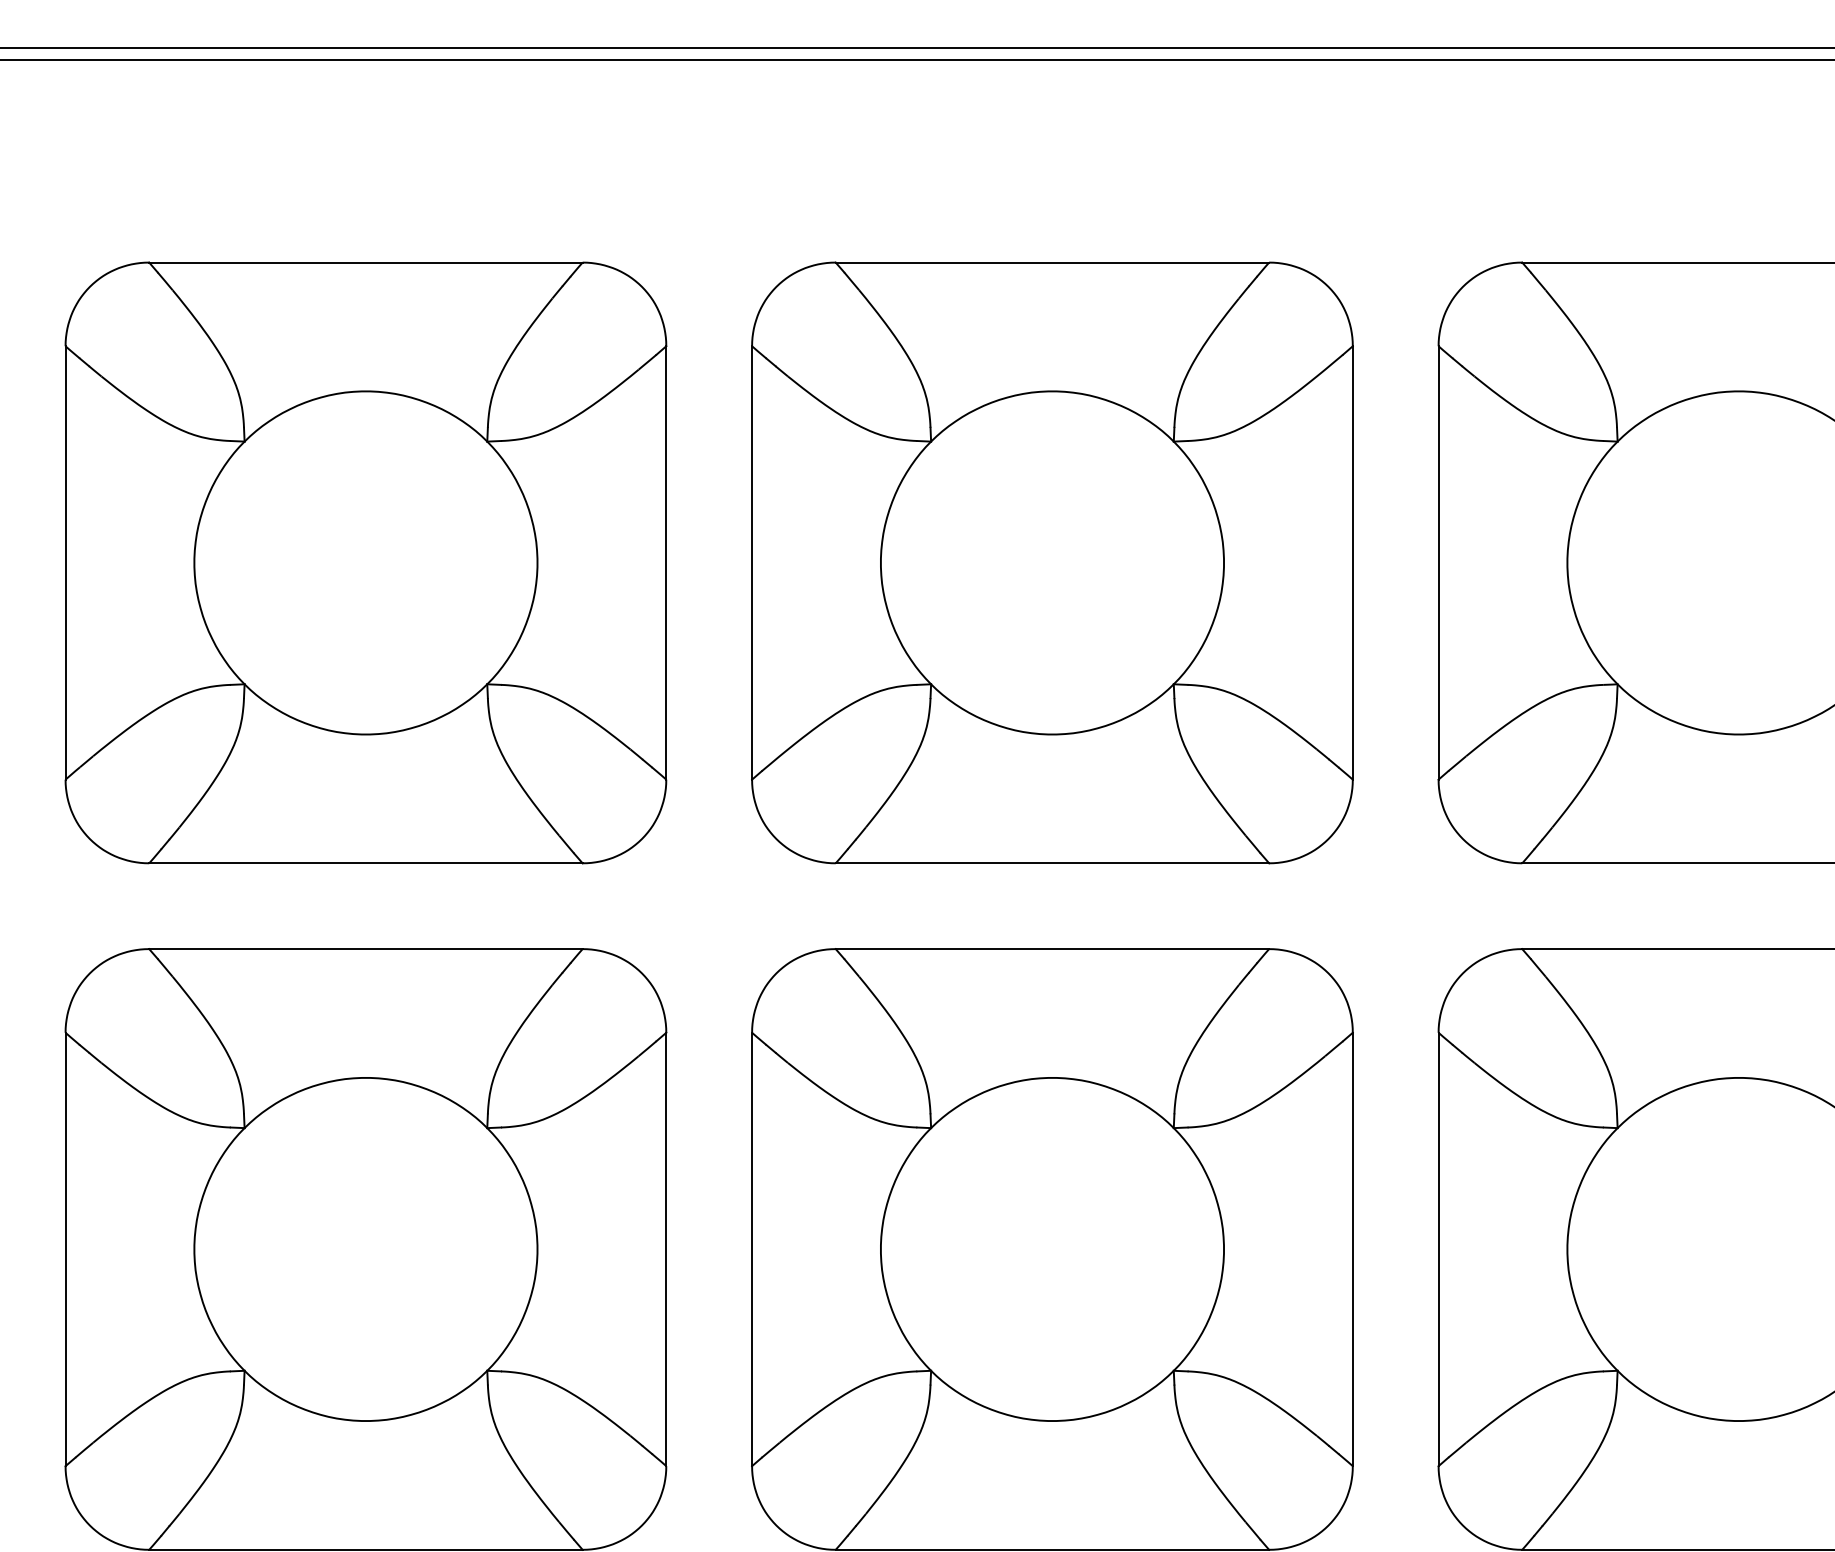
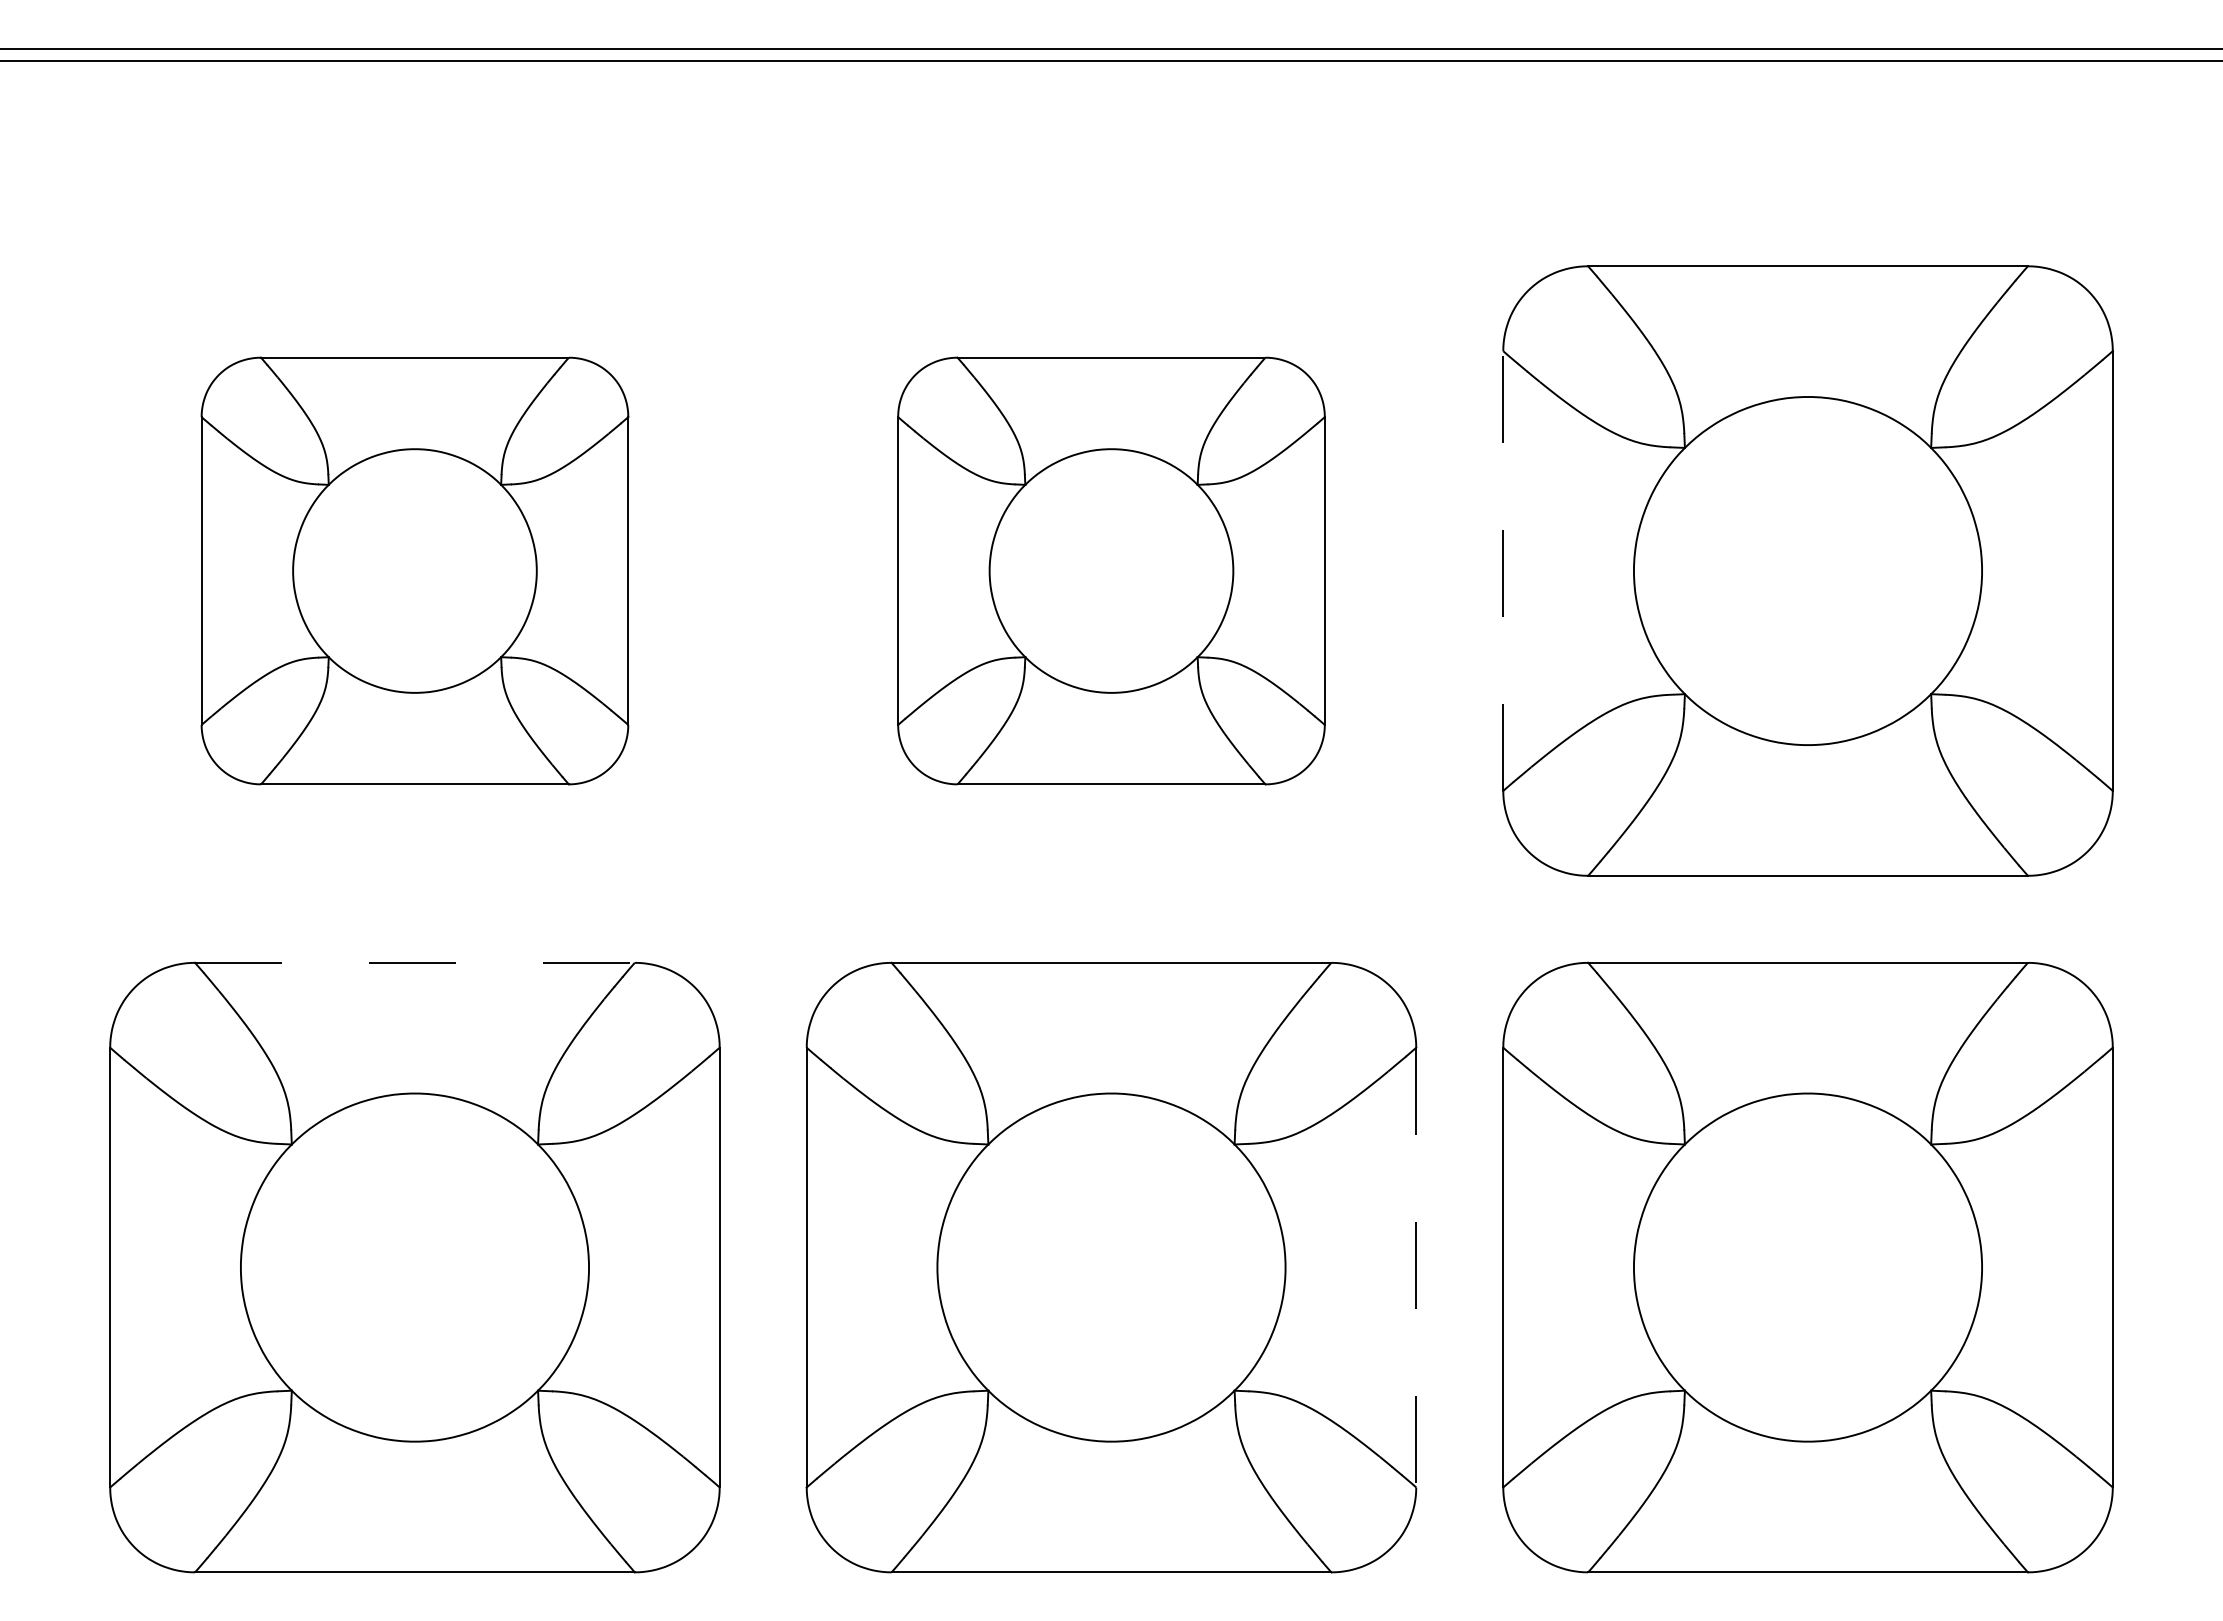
part: (365, 562) -> (414, 570), size x0.7
part: (1052, 562) -> (1111, 570), size x0.7
line: (1438, 563) -> (1503, 571), solid -> dashed
line: (365, 948) -> (414, 962), solid -> dashed
line: (1353, 1249) -> (1416, 1267), solid -> dashed

